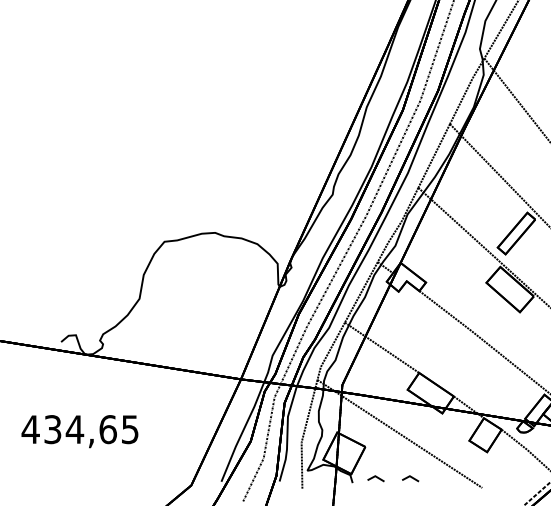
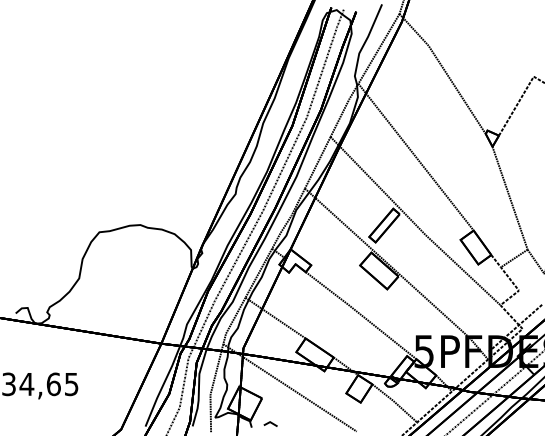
line: (410, 477) -> (298, 423), removed

